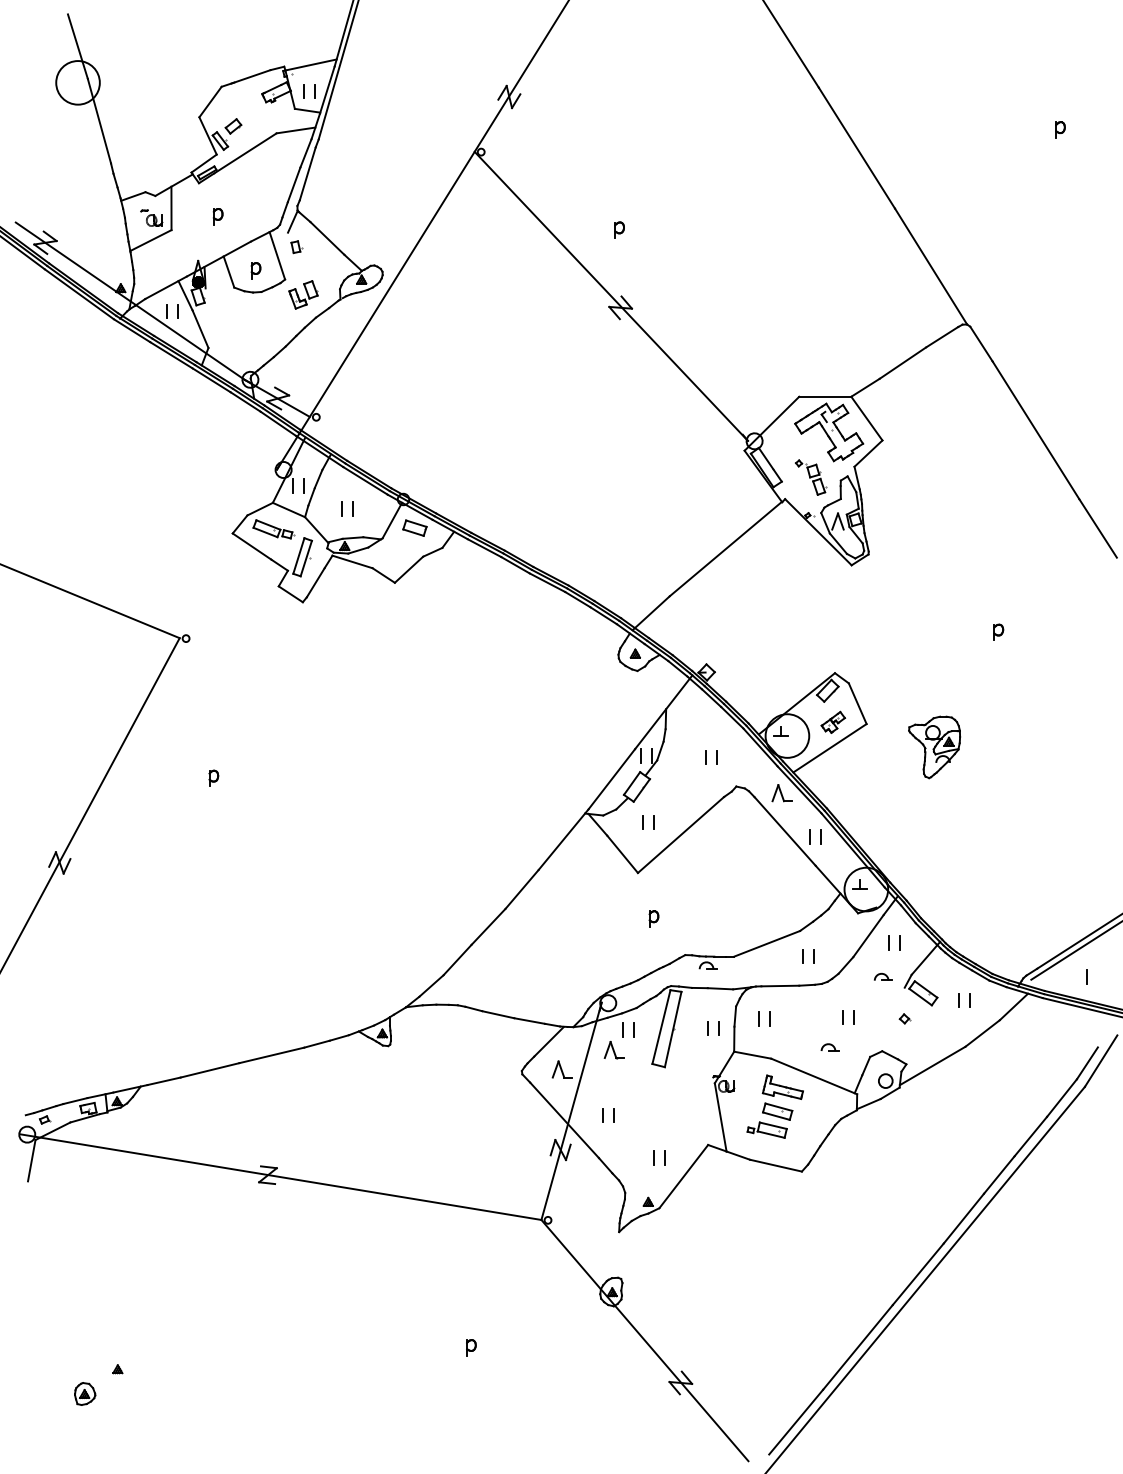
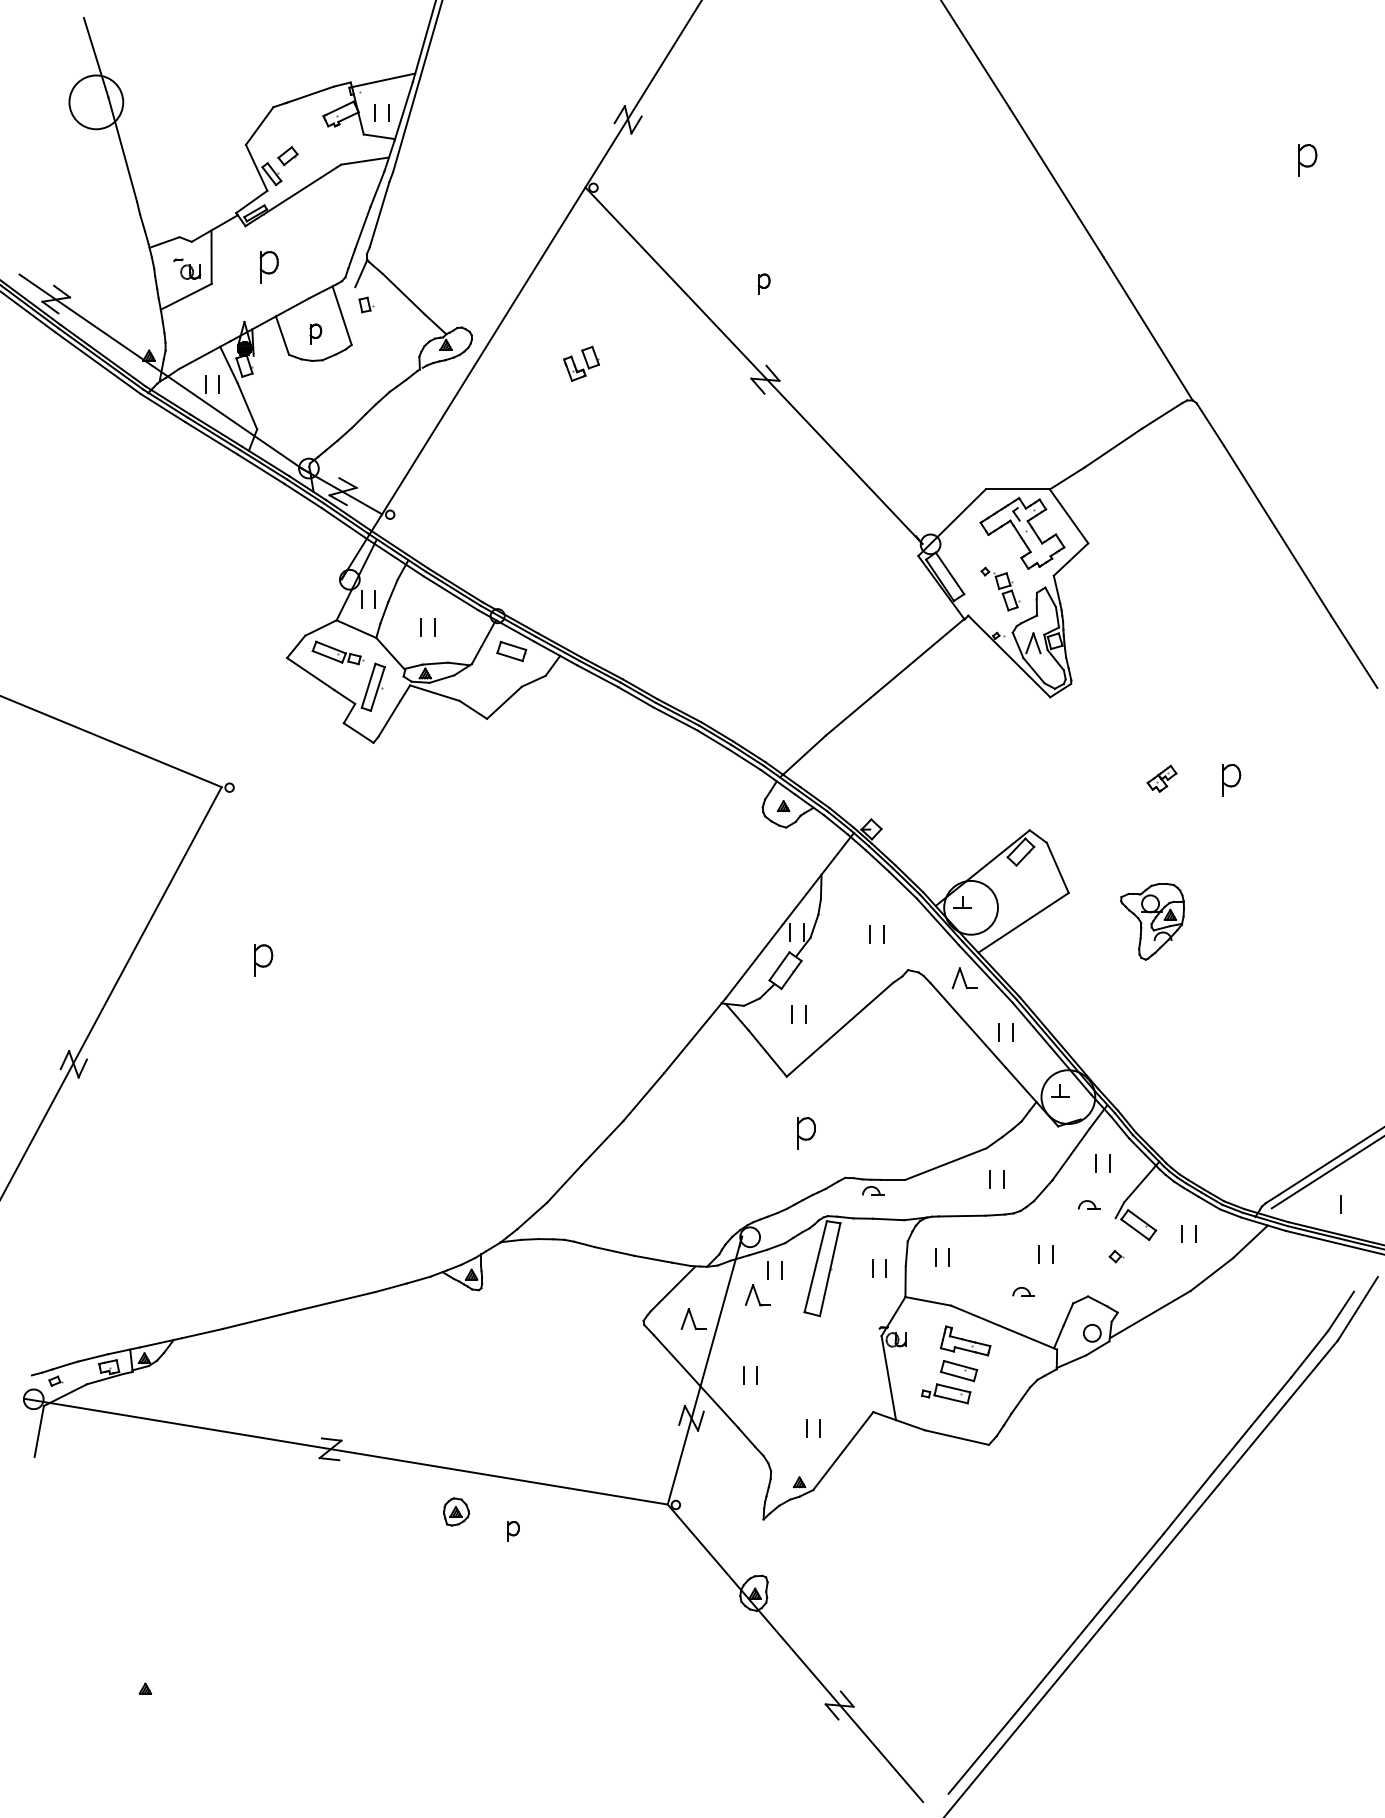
part: (1060, 129) -> (1307, 159), size x1.6
part: (217, 216) -> (268, 267), size x1.6
part: (303, 294) -> (581, 363), moved
part: (998, 631) -> (1231, 778), size x1.6
part: (833, 721) -> (1162, 777), moved
part: (213, 777) -> (263, 958), size x1.6
part: (653, 918) -> (805, 1132), size x1.6
part: (471, 1347) -> (513, 1531), moved
part: (85, 1393) -> (456, 1511), moved

